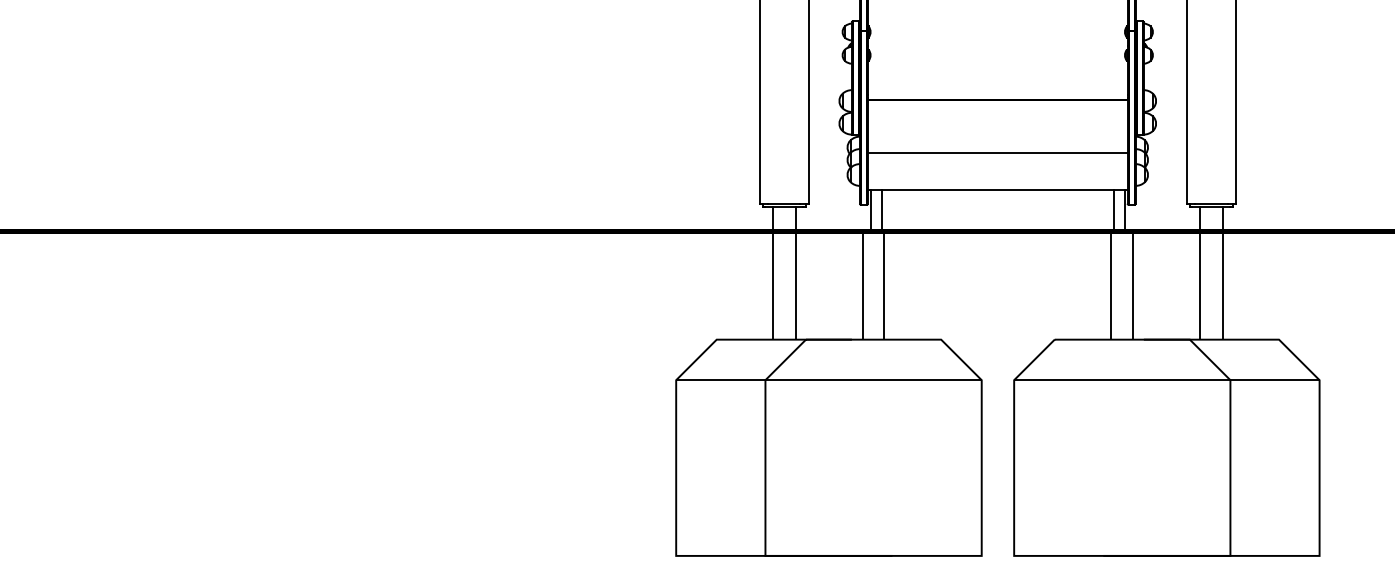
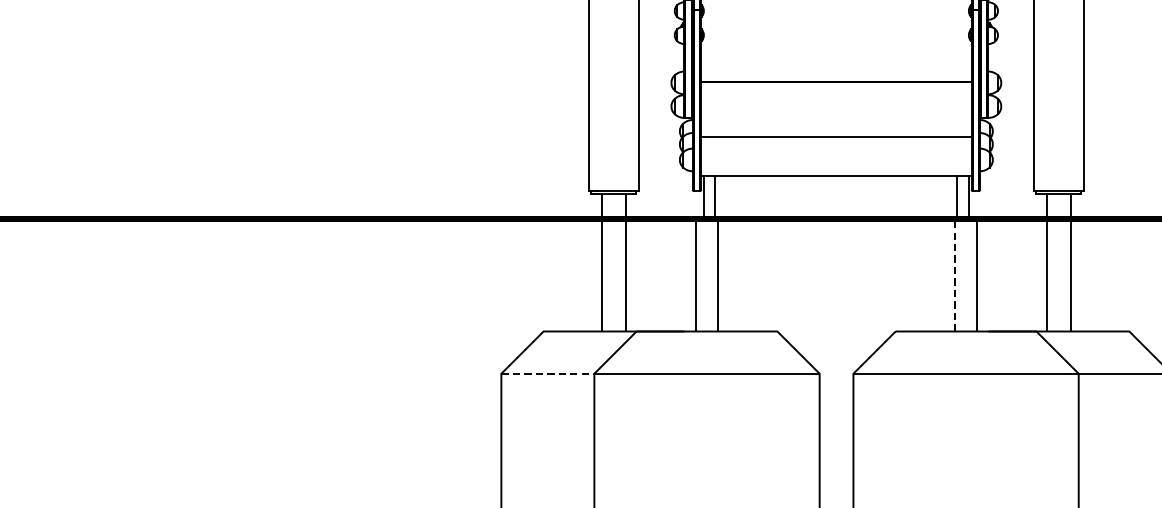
line: (1111, 285) -> (954, 275), solid -> dashed
line: (720, 380) -> (547, 374), solid -> dashed

